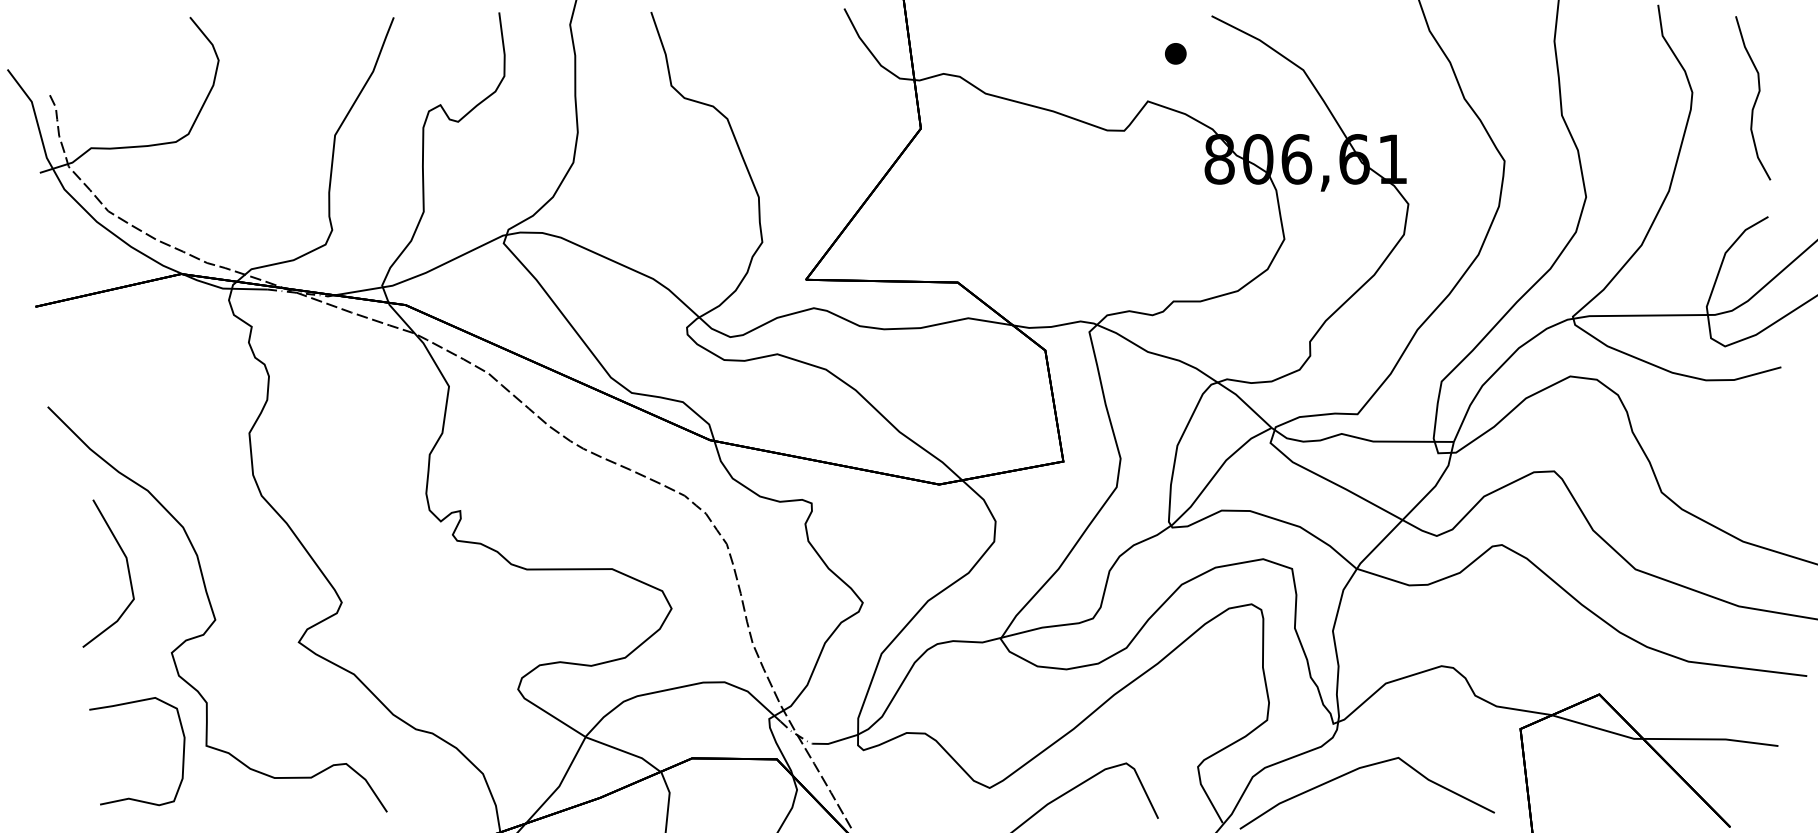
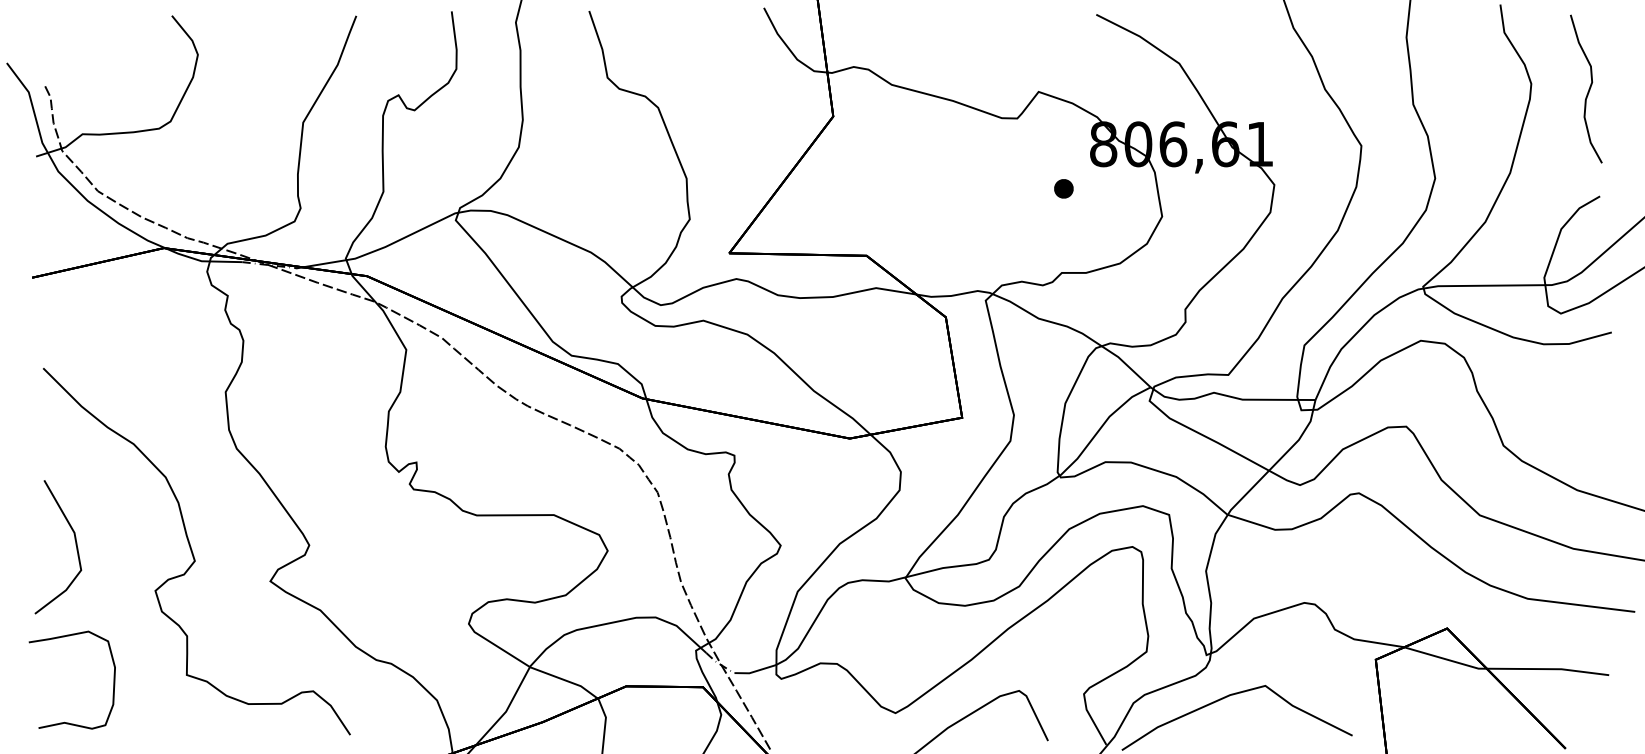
part: (1175, 53) -> (1063, 188), moved
line: (127, 571) -> (75, 545), moved
curve: (182, 750) -> (113, 679), moved

